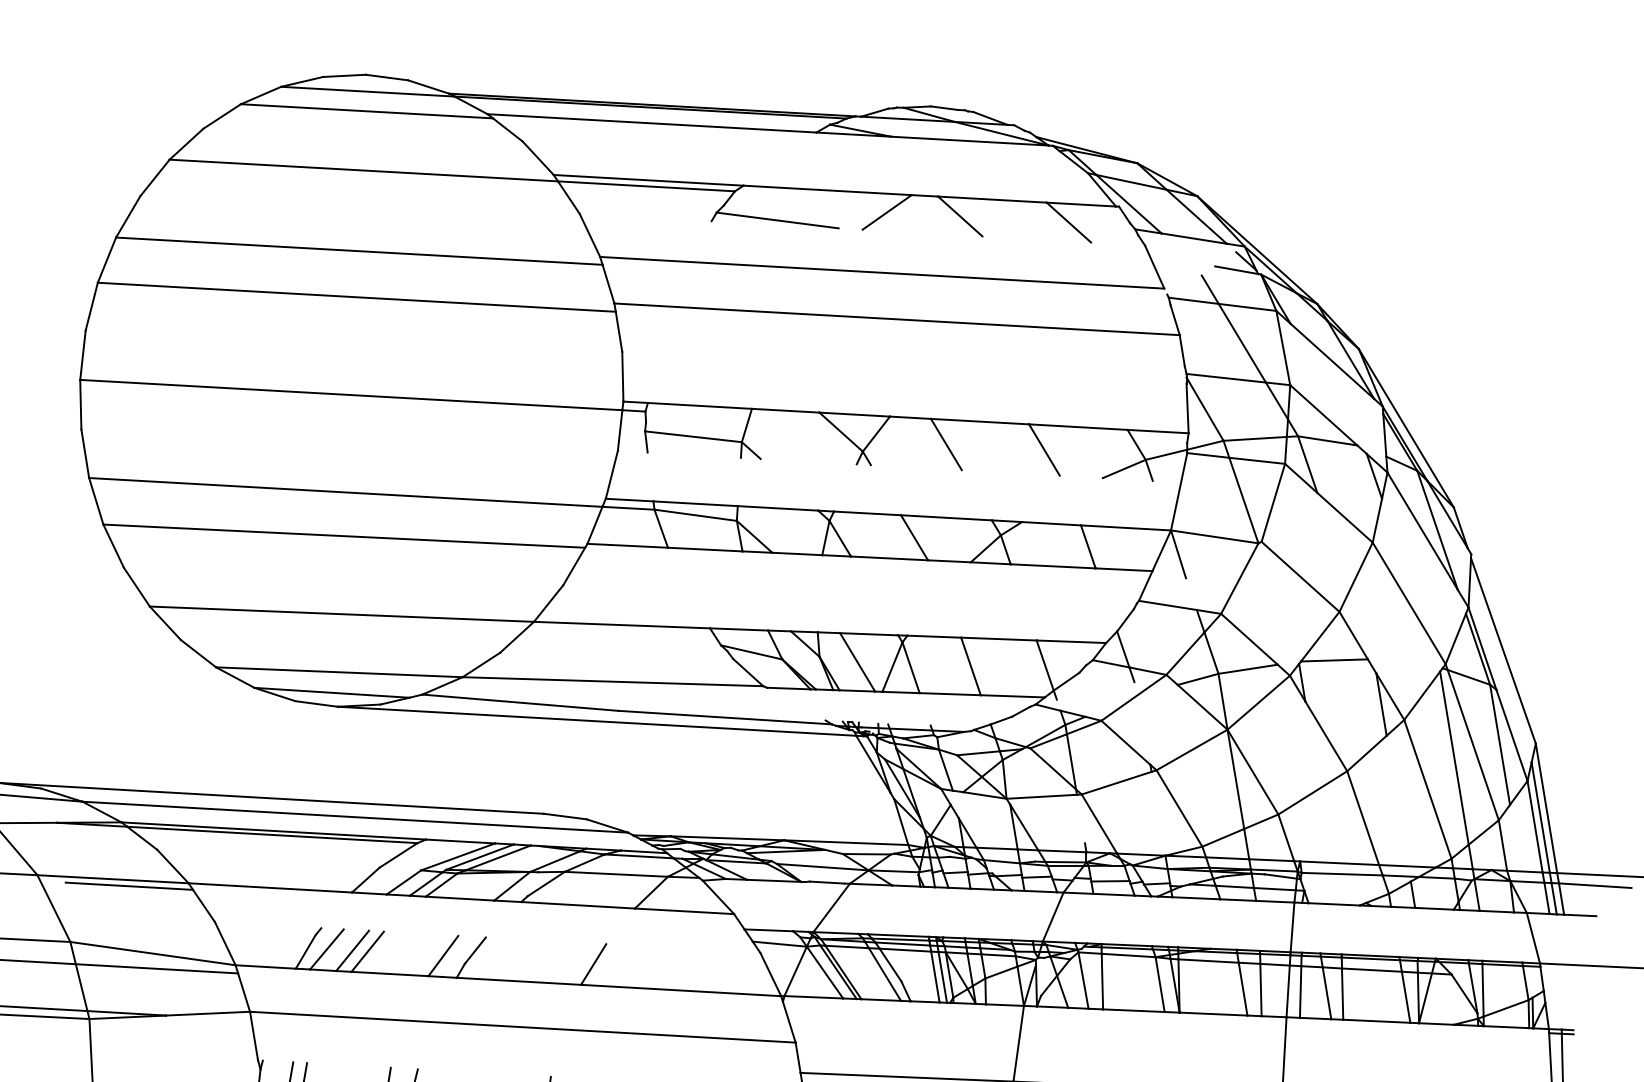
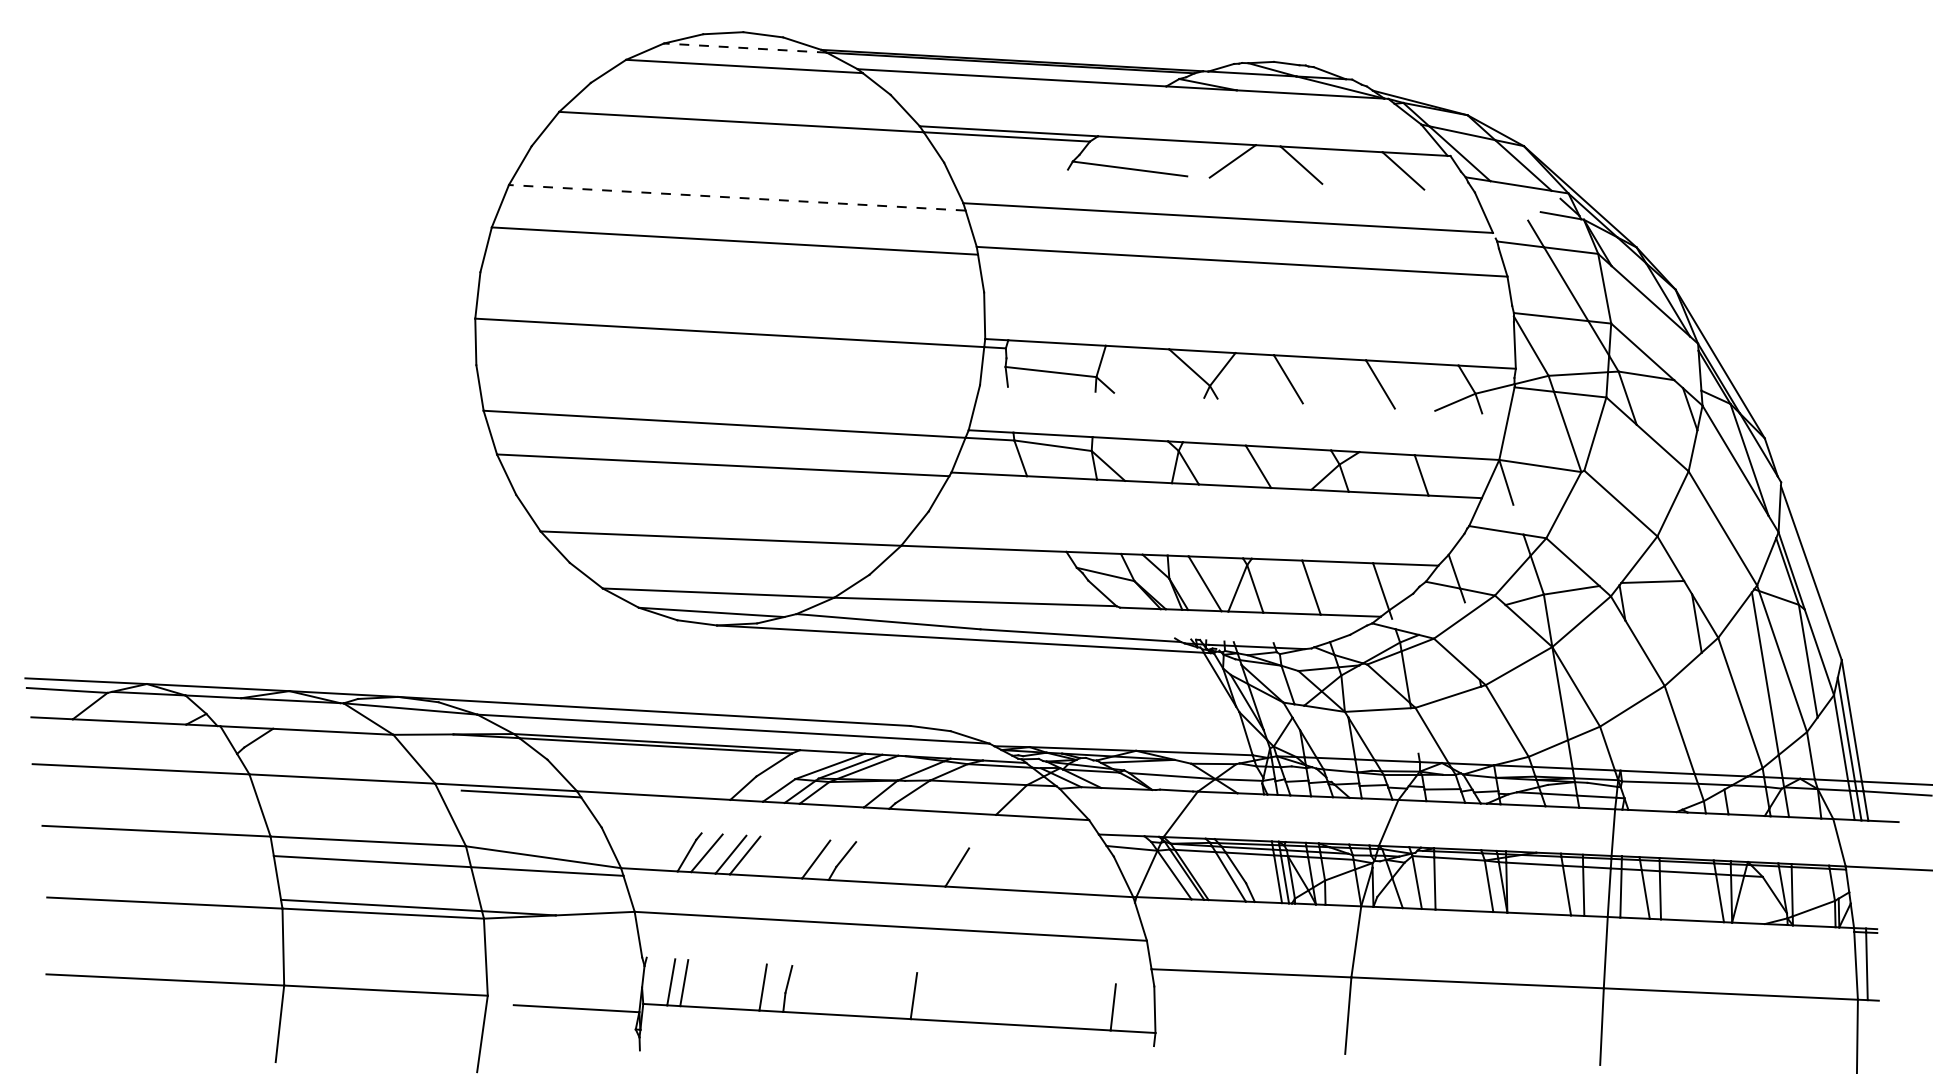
line: (368, 92) -> (745, 48), solid -> dashed
line: (359, 250) -> (737, 197), solid -> dashed

